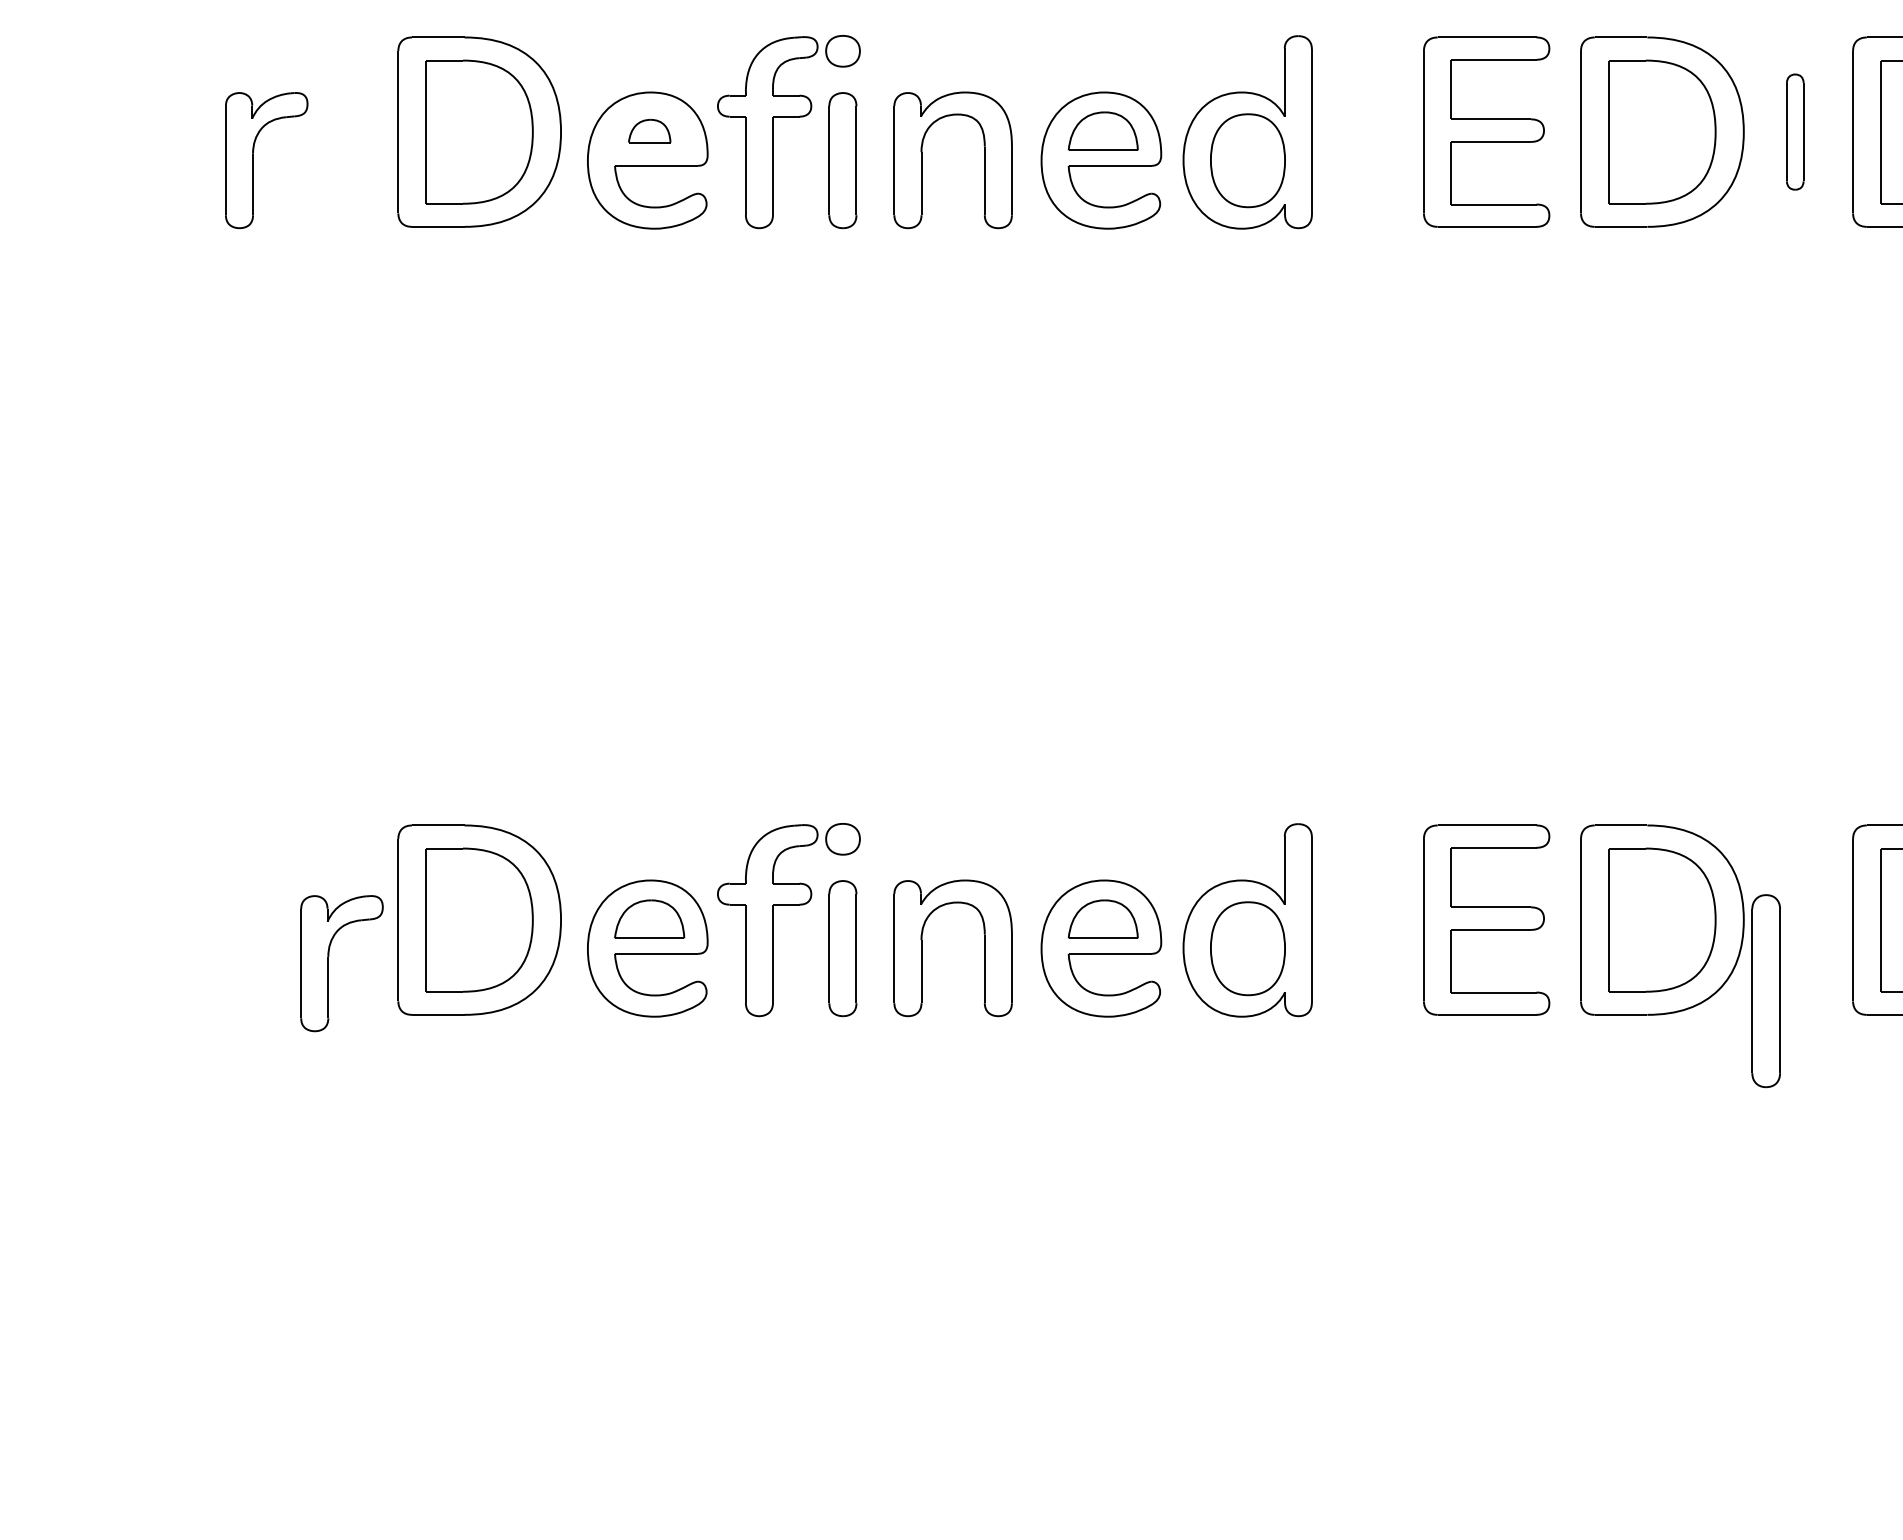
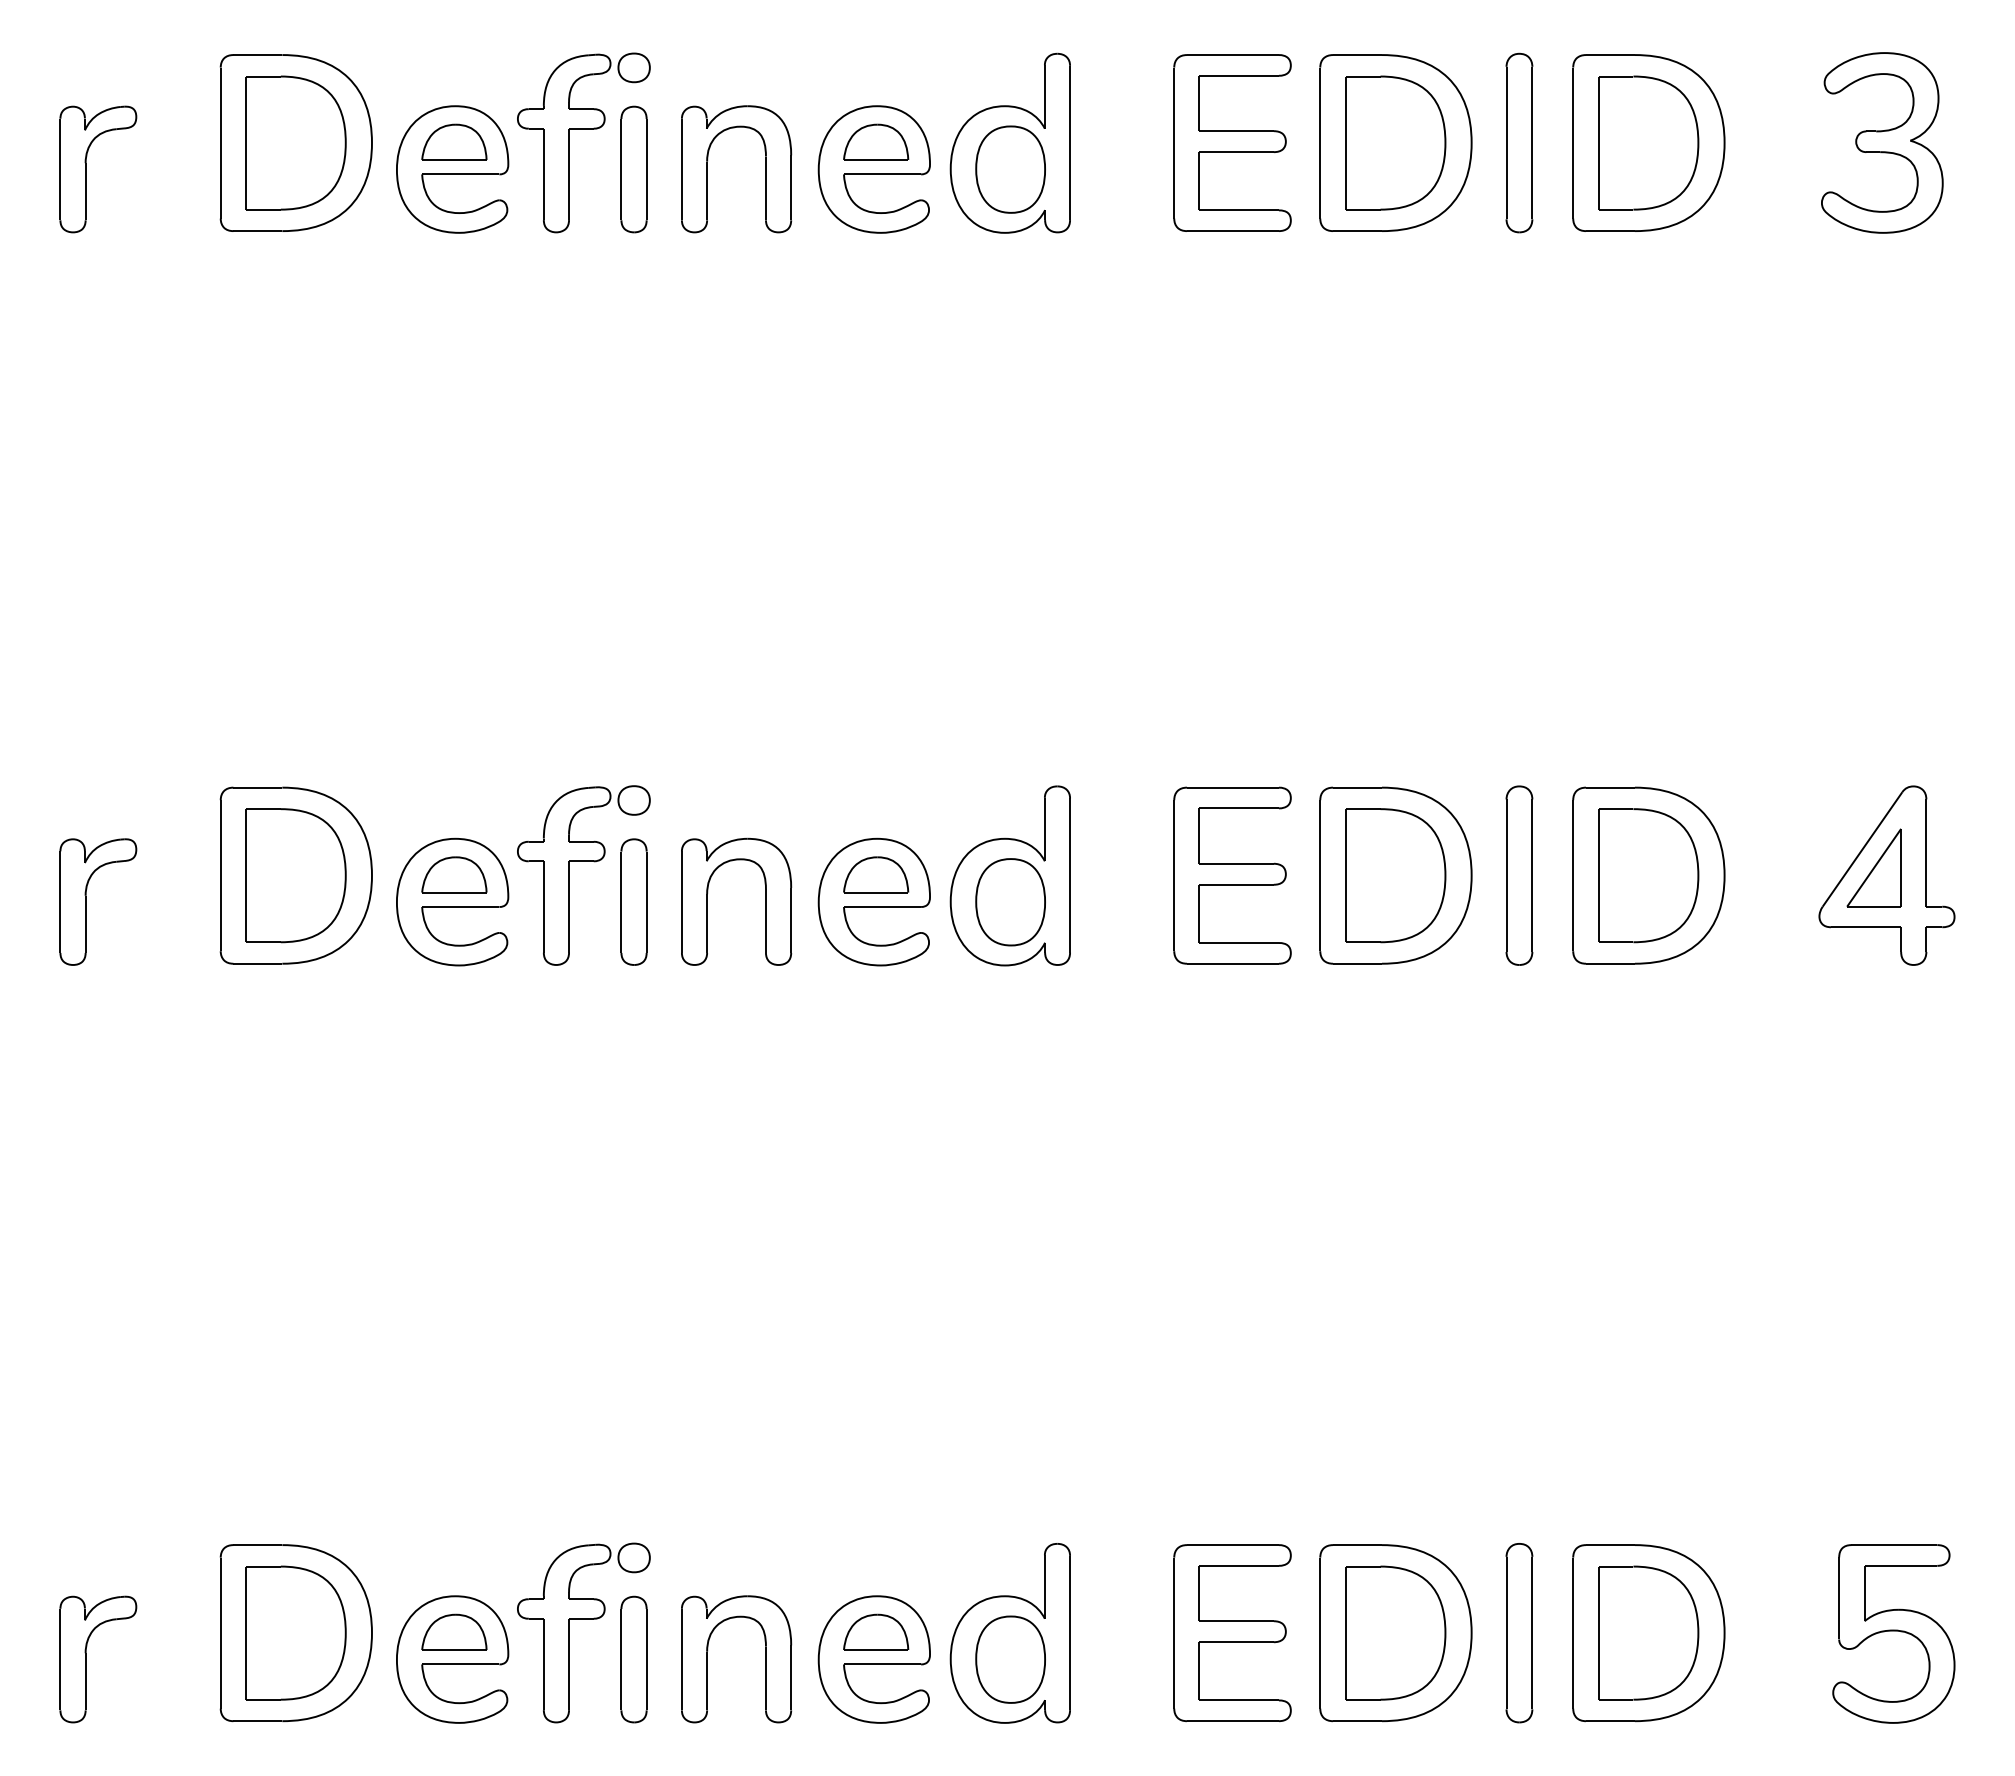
part: (649, 130) -> (454, 141), size x1.67
part: (1795, 131) -> (1519, 142), size x1.67
part: (329, 962) -> (86, 901), moved
part: (1766, 990) -> (1519, 875), moved

